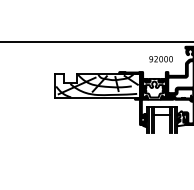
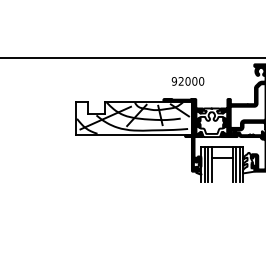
text: (160, 59) -> (187, 81), moved

